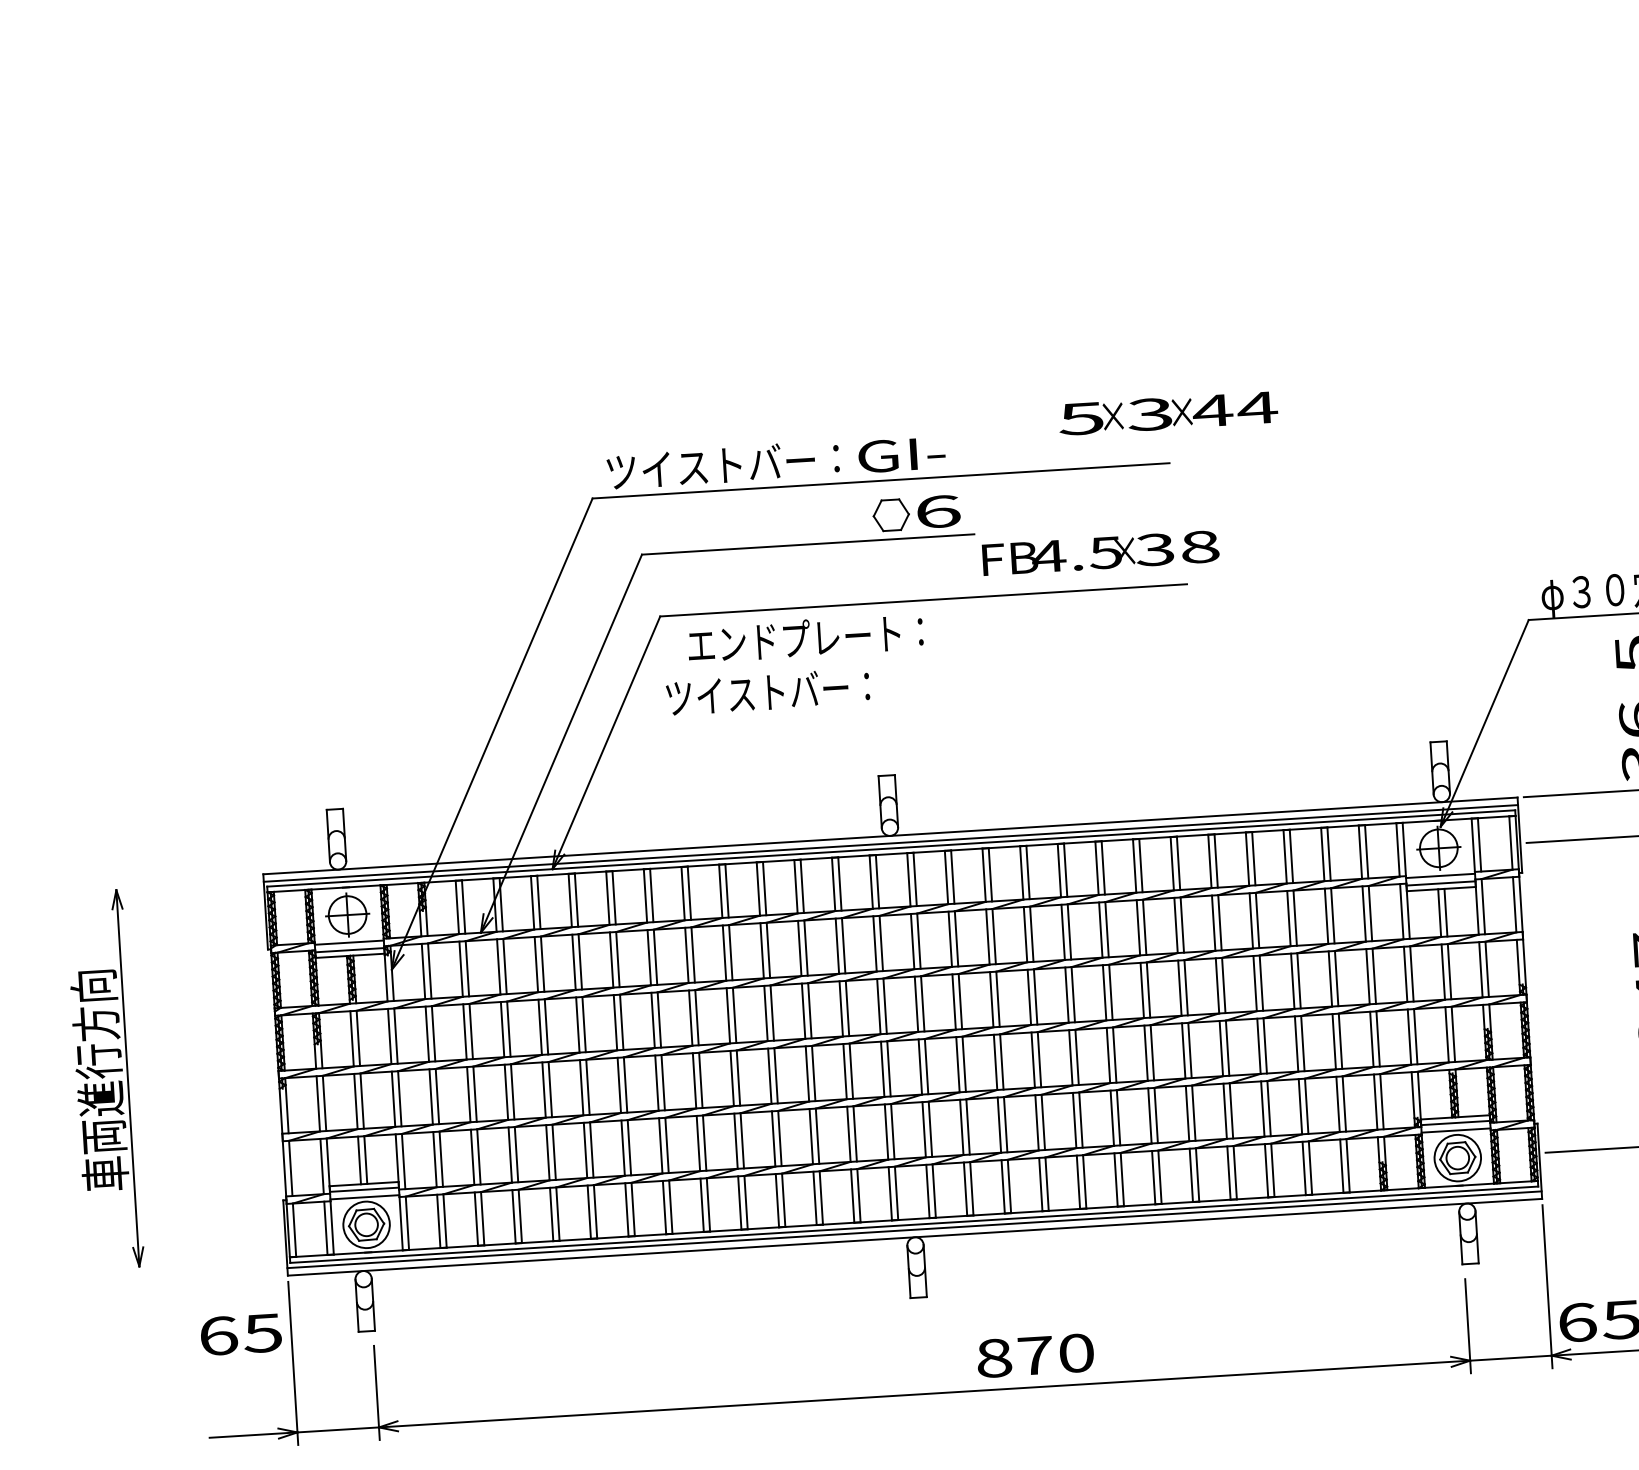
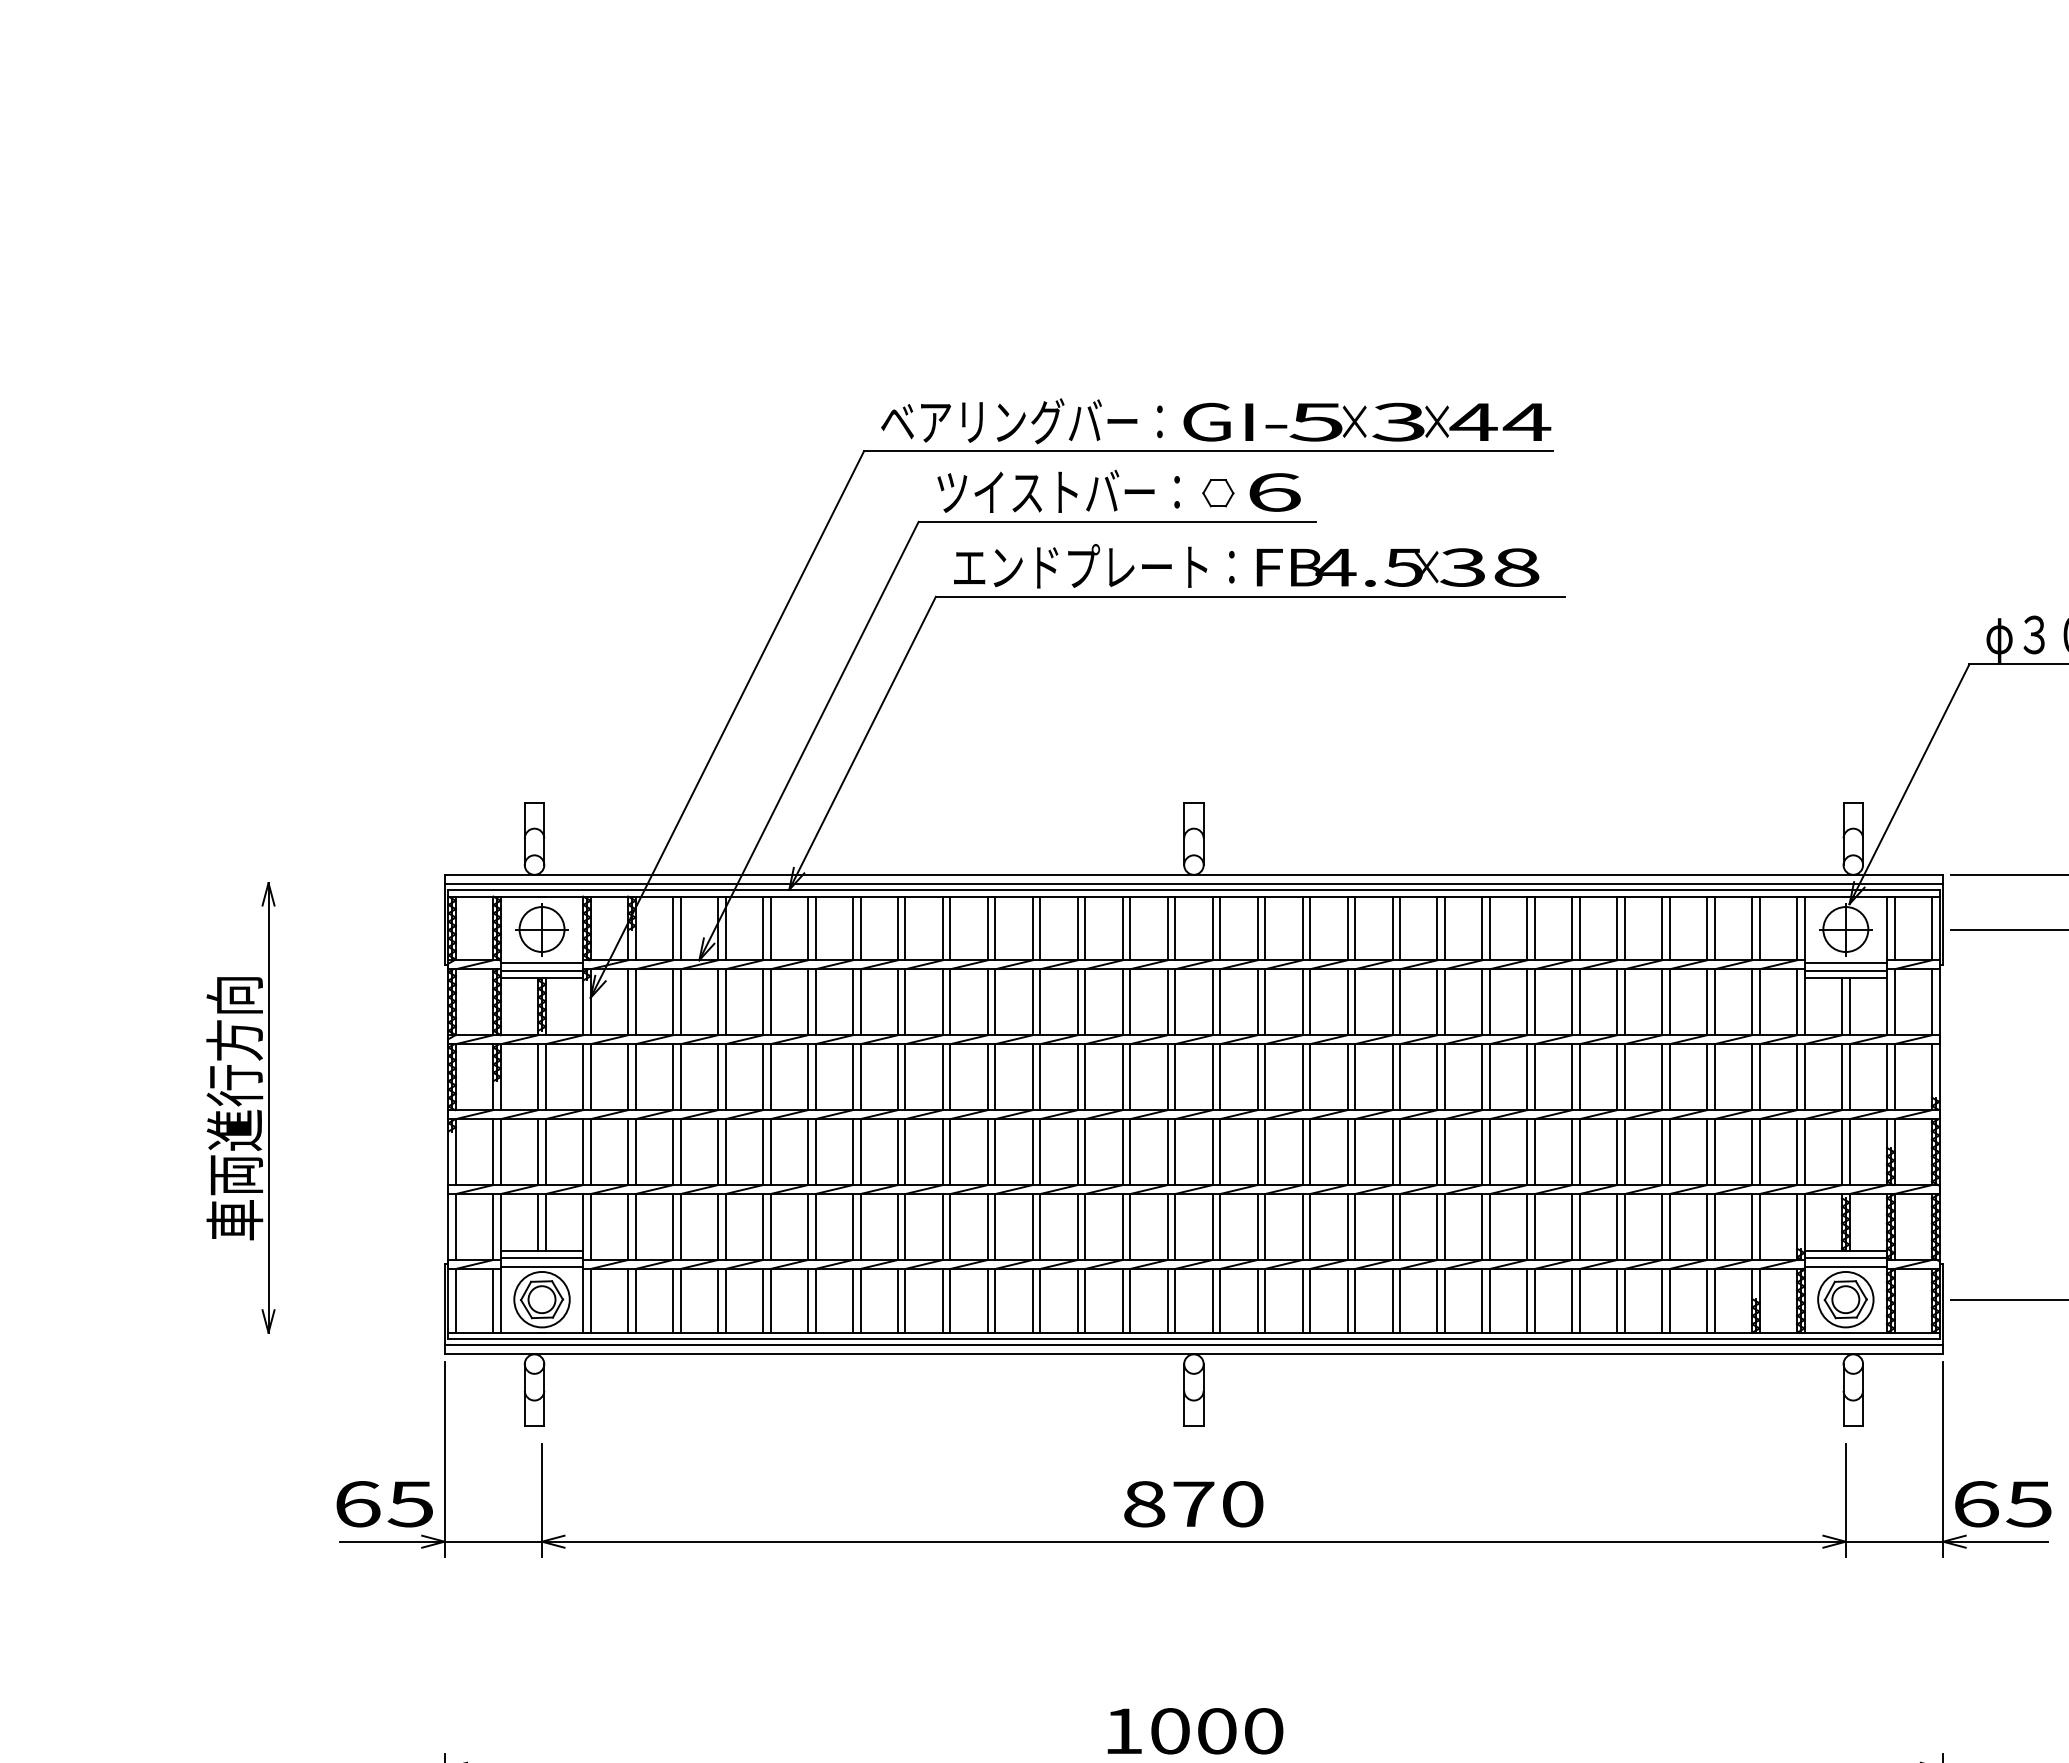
text: (1168, 412) -> (1420, 421), moved
text: (722, 465) -> (1021, 421), ツイストバー： -> ベアリングバー：
part: (891, 515) -> (1218, 493), size x0.71
text: (1100, 553) -> (1397, 567), moved
text: (805, 638) -> (1094, 566), moved
text: (767, 691) -> (1058, 490), moved
text: (240, 1334) -> (384, 1504), moved
text: (1035, 1356) -> (1193, 1504), moved

